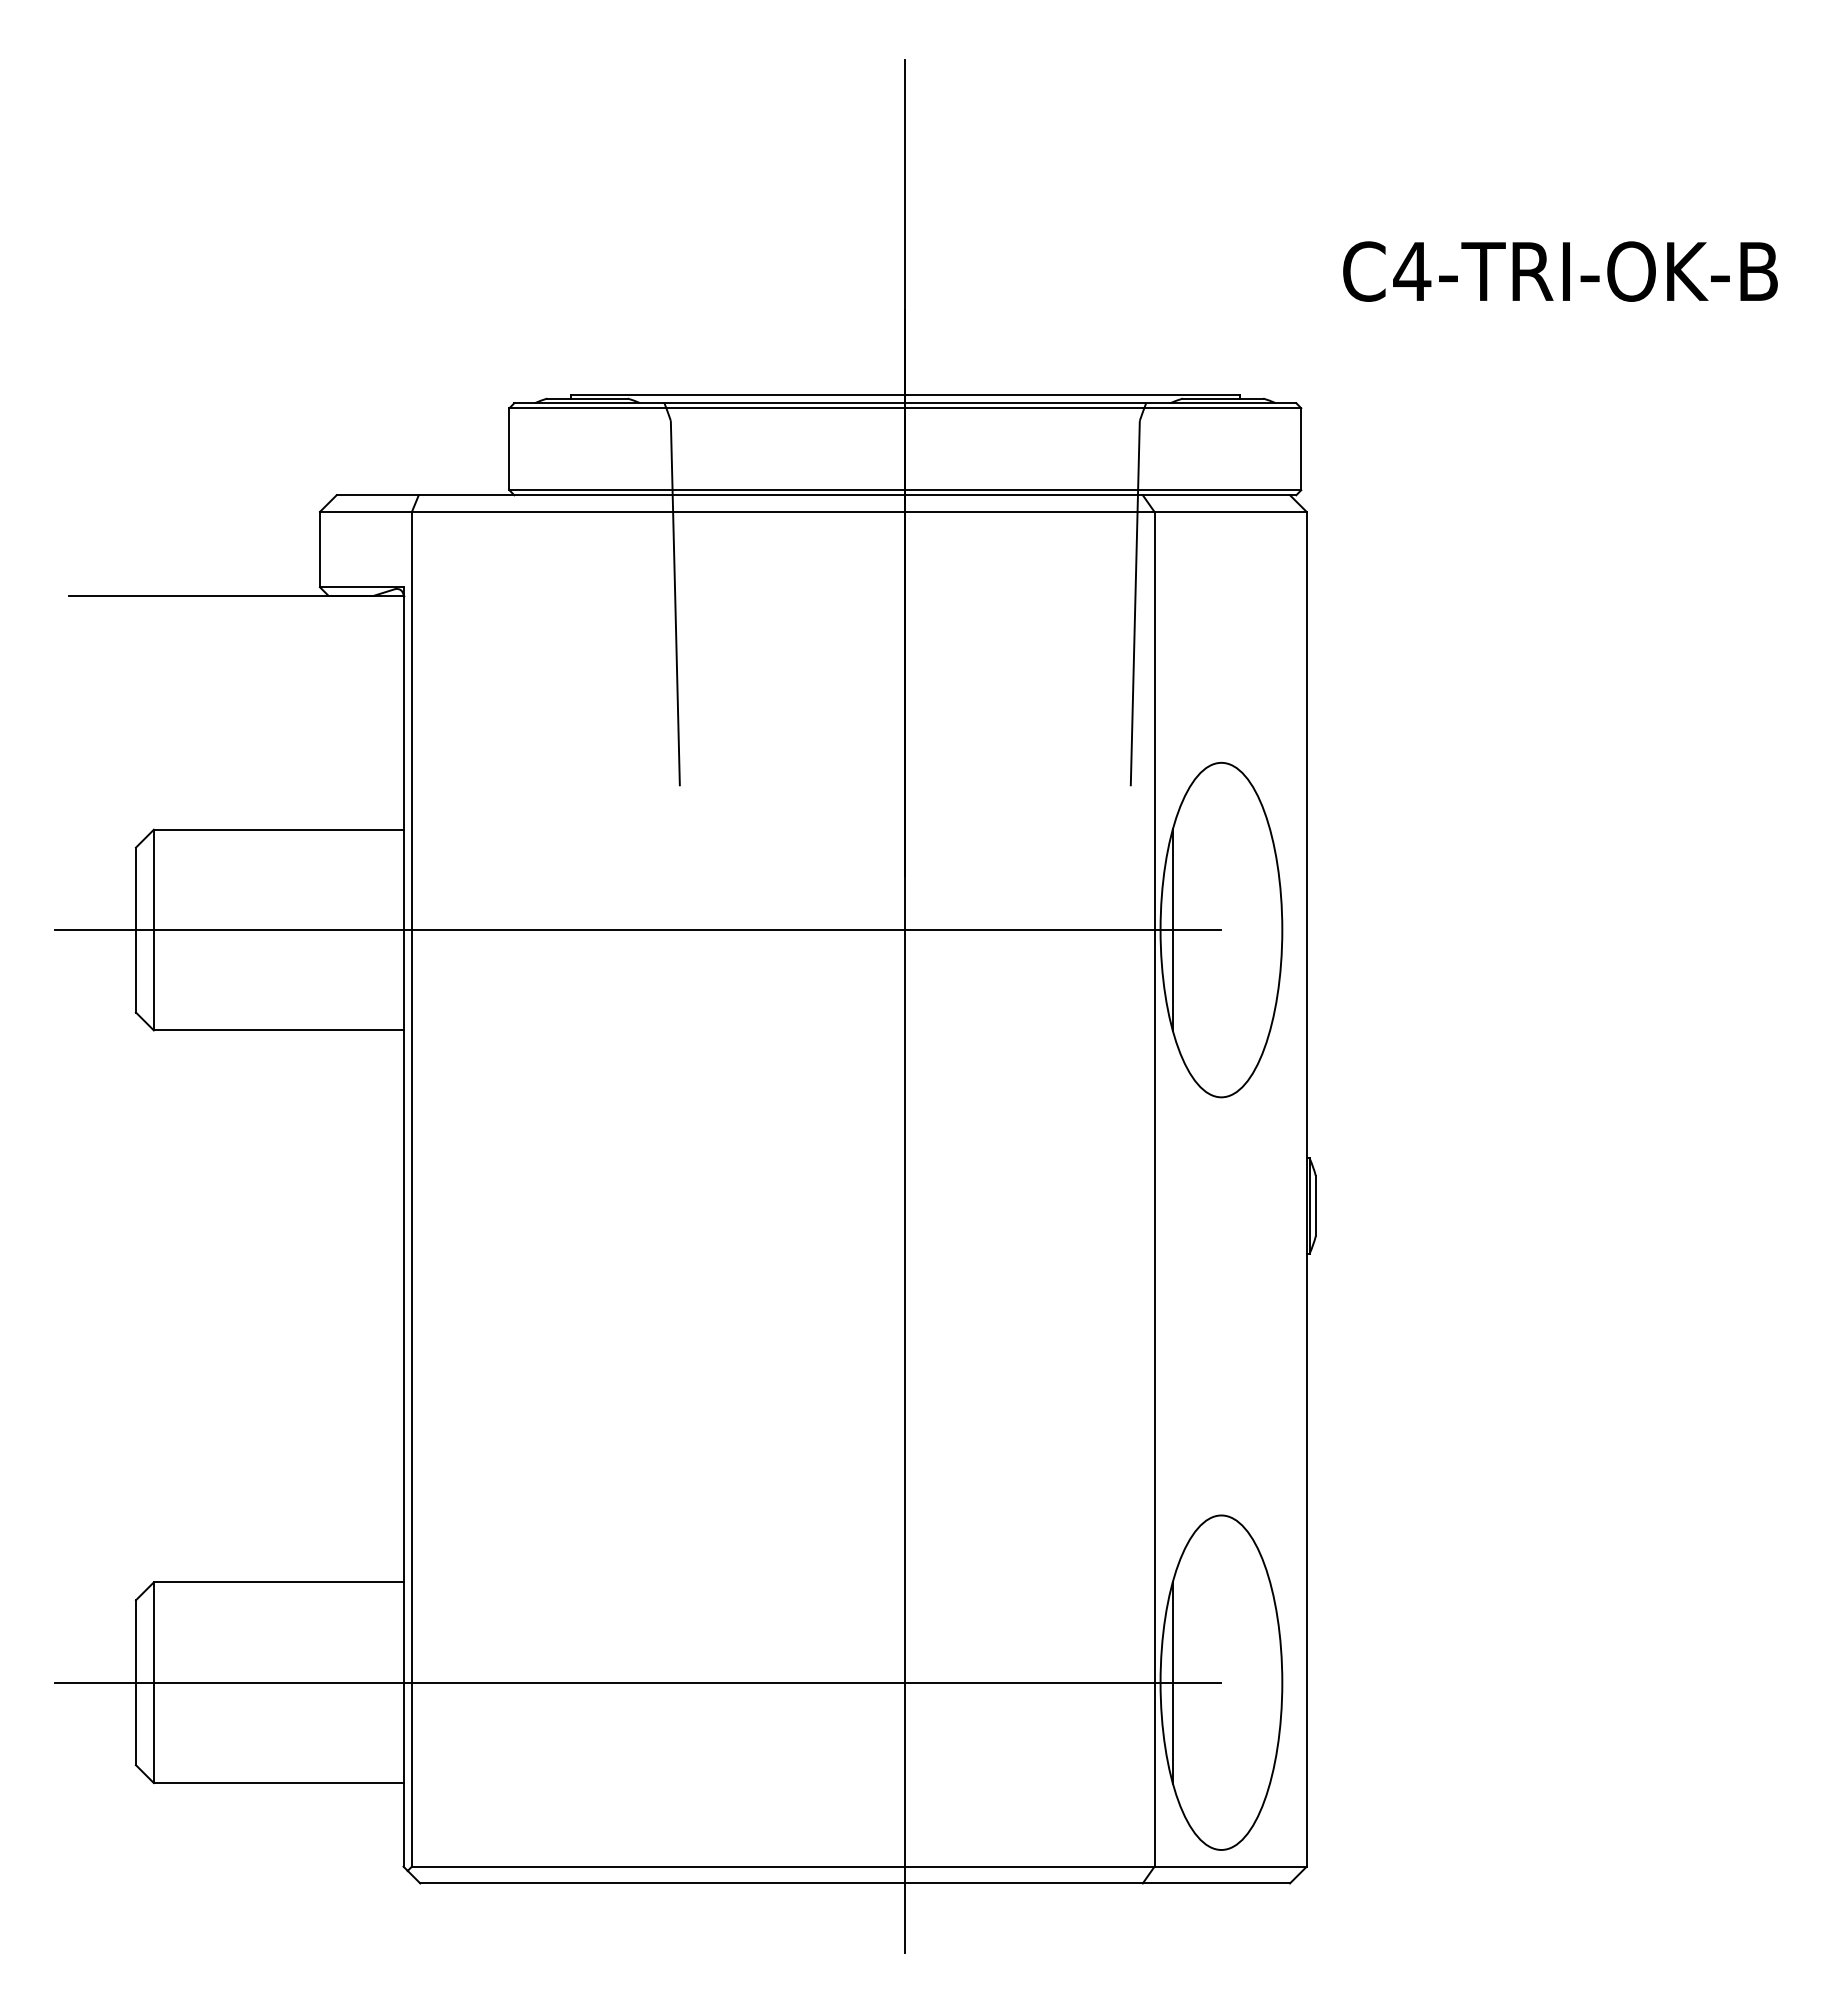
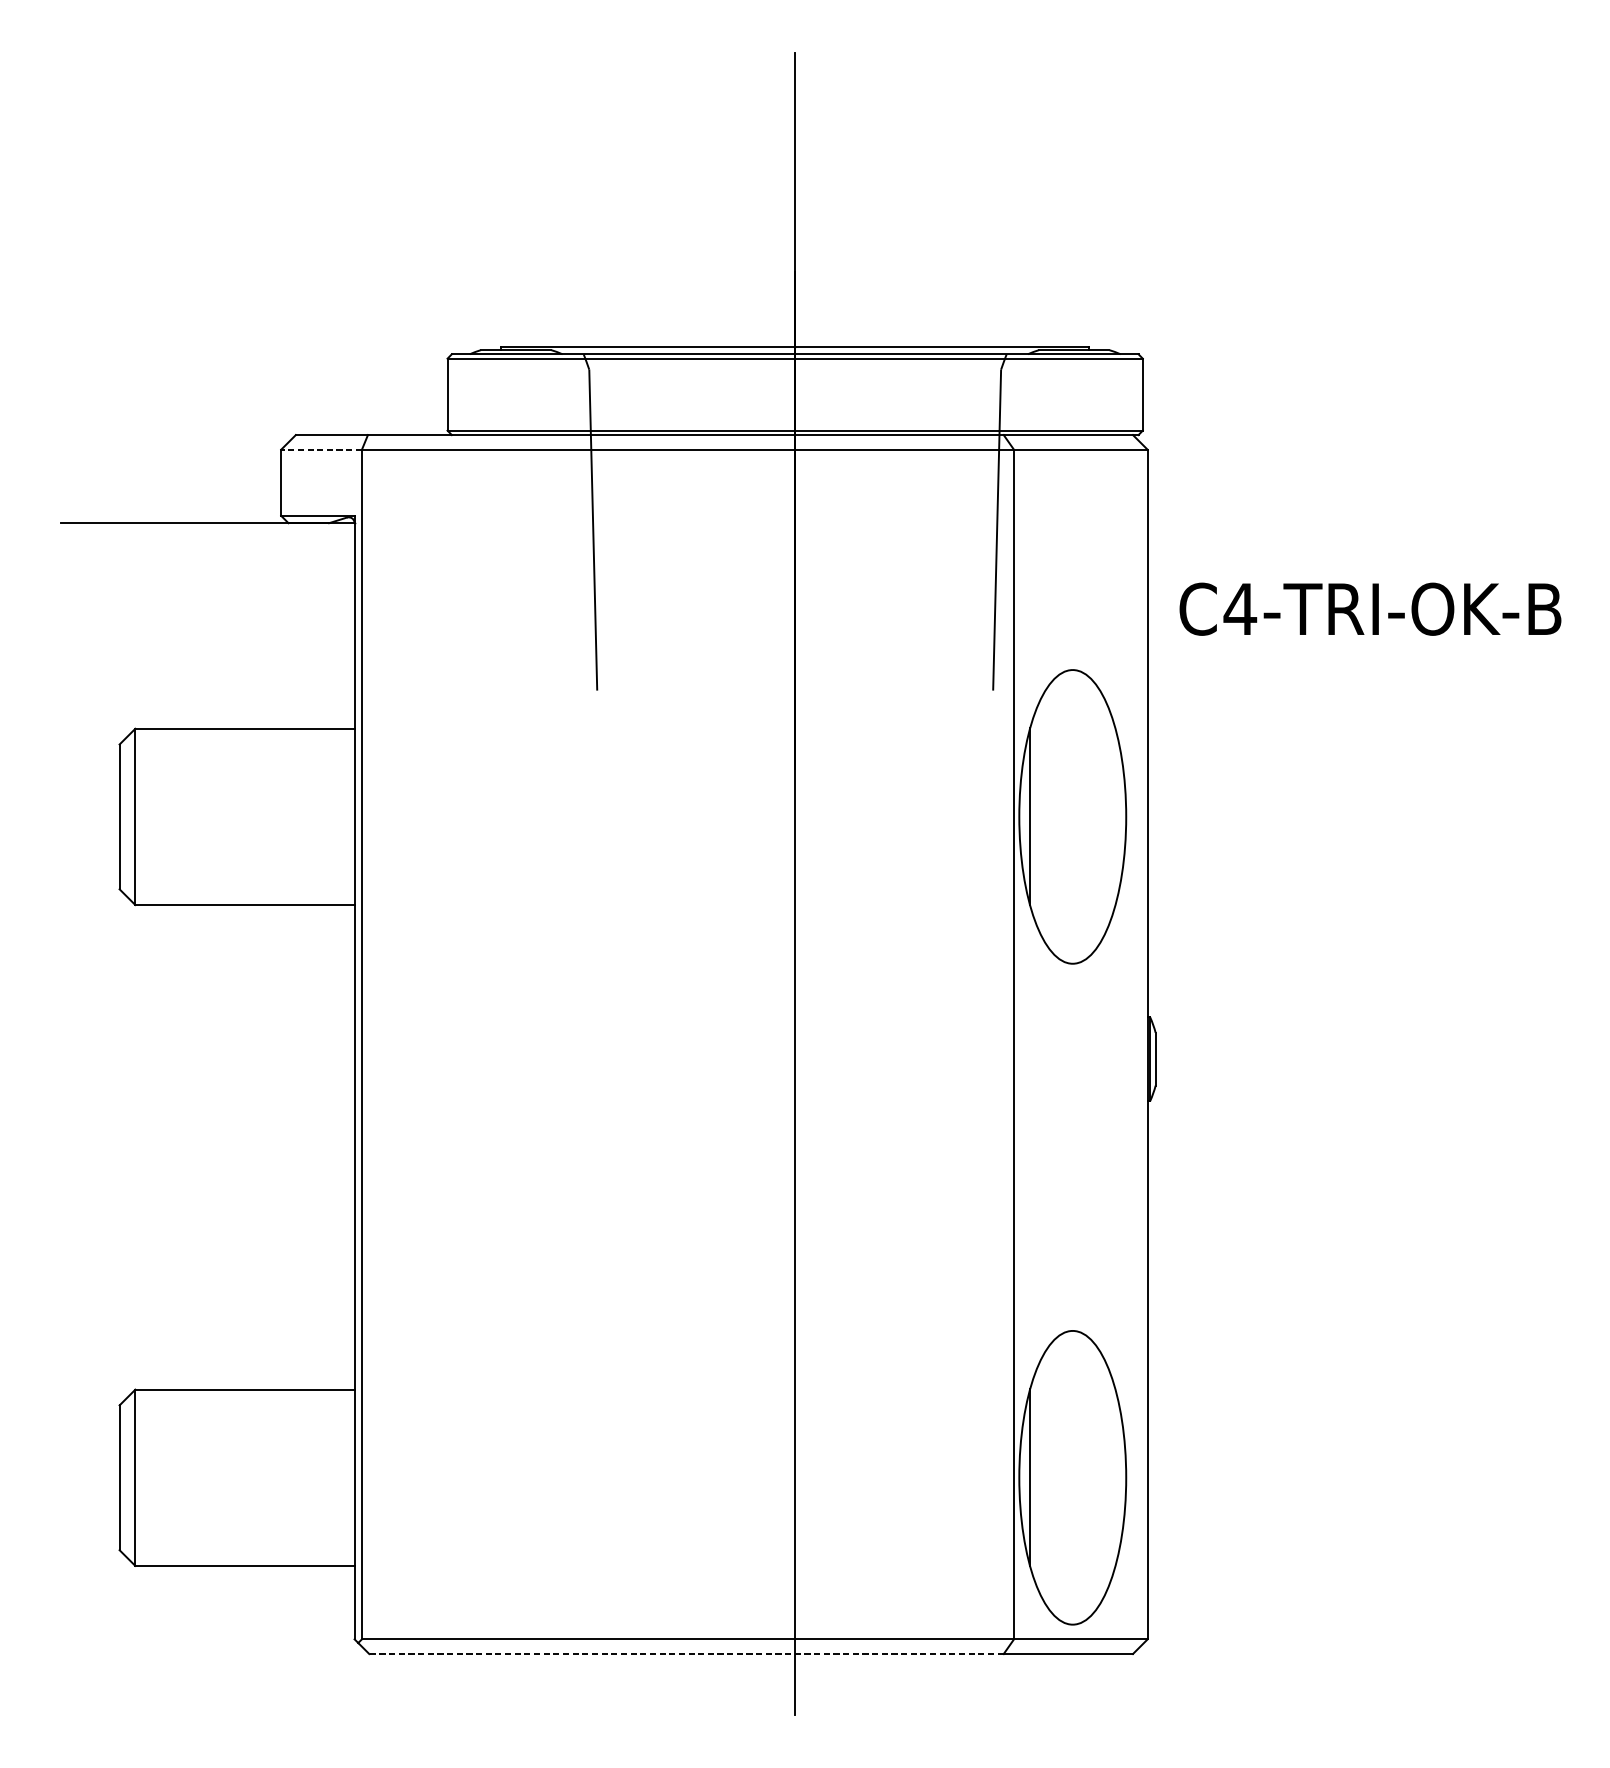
text: (1560, 271) -> (1370, 609), moved
line: (365, 511) -> (321, 449), solid -> dashed
line: (638, 930) -> (560, 817), removed
line: (638, 1682) -> (560, 1477), removed
line: (781, 1883) -> (686, 1654), solid -> dashed

